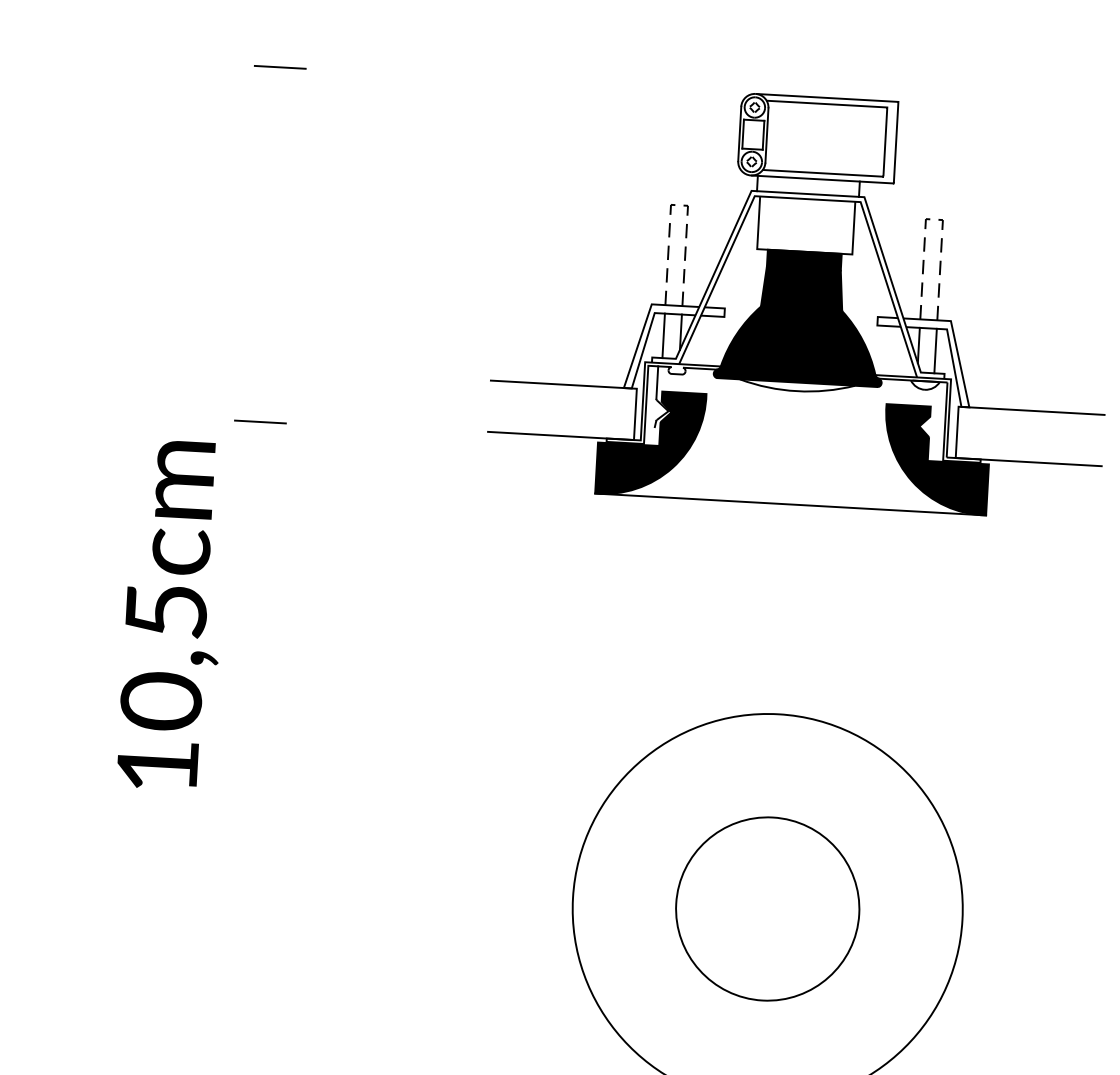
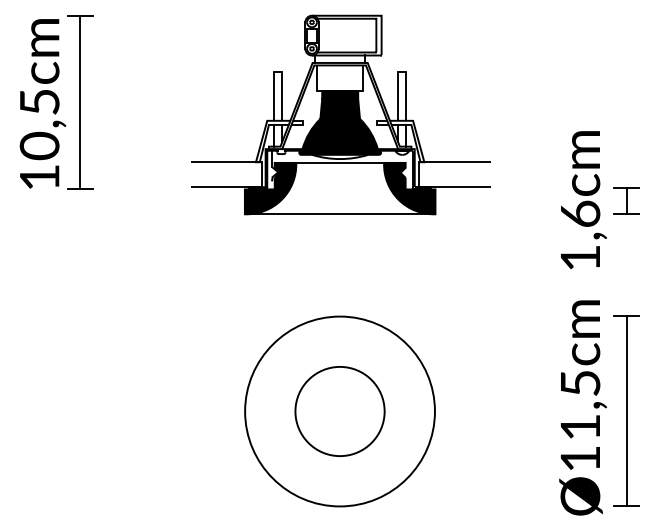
line: (680, 204) -> (278, 71), dashed -> solid
line: (934, 218) -> (402, 71), dashed -> solid
line: (270, 243) -> (80, 101), added
line: (797, 398) -> (340, 162), added
text: (171, 614) -> (42, 103), moved

